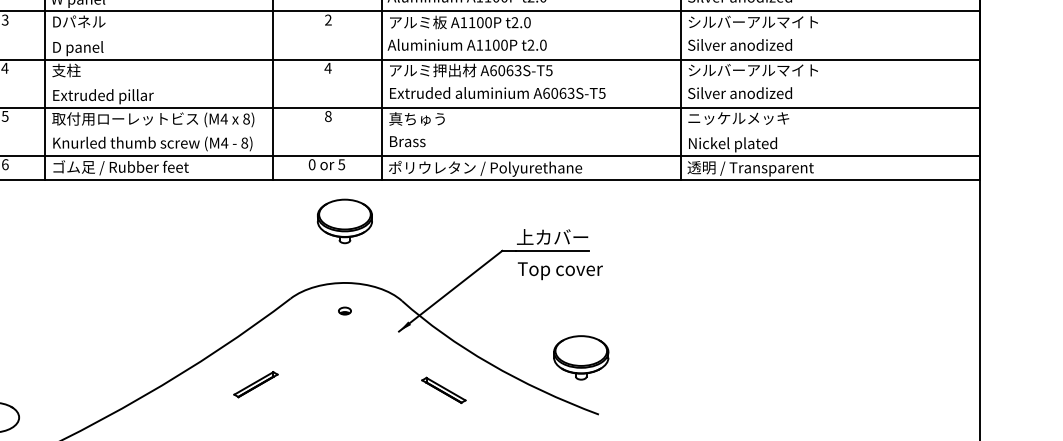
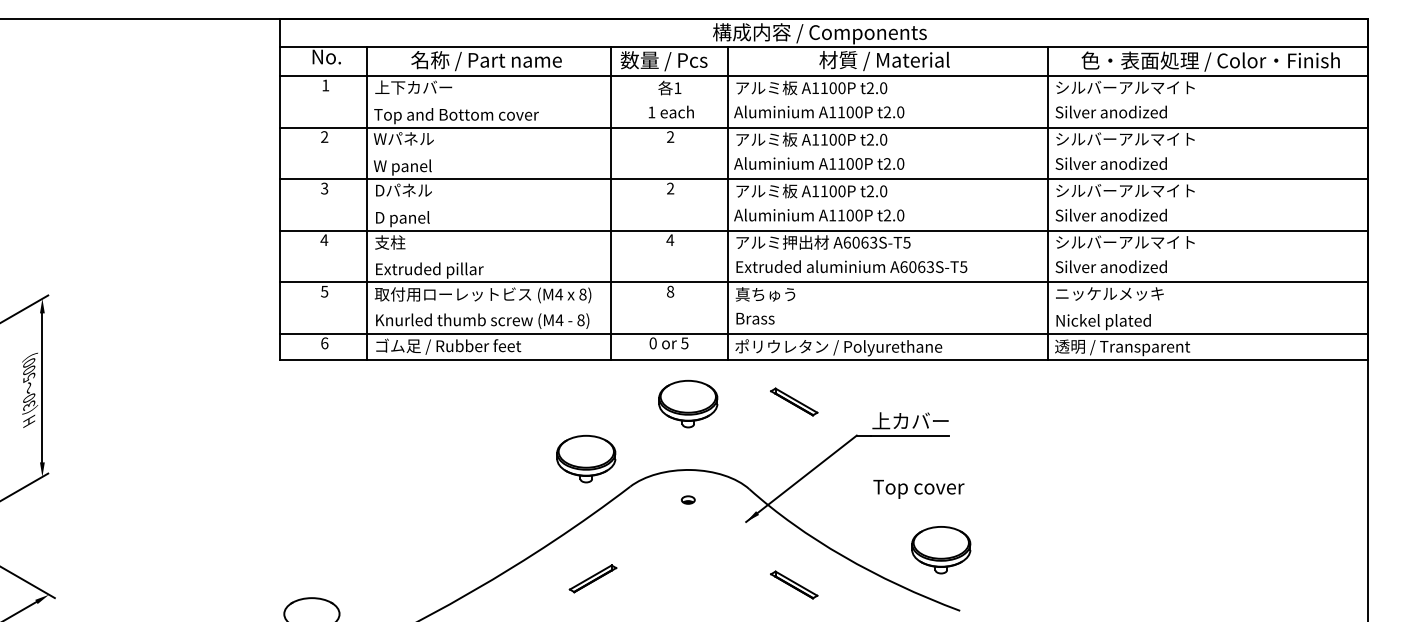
part: (444, 218) -> (794, 401), added
text: (560, 271) -> (918, 489), moved
part: (249, 272) -> (586, 458), added

